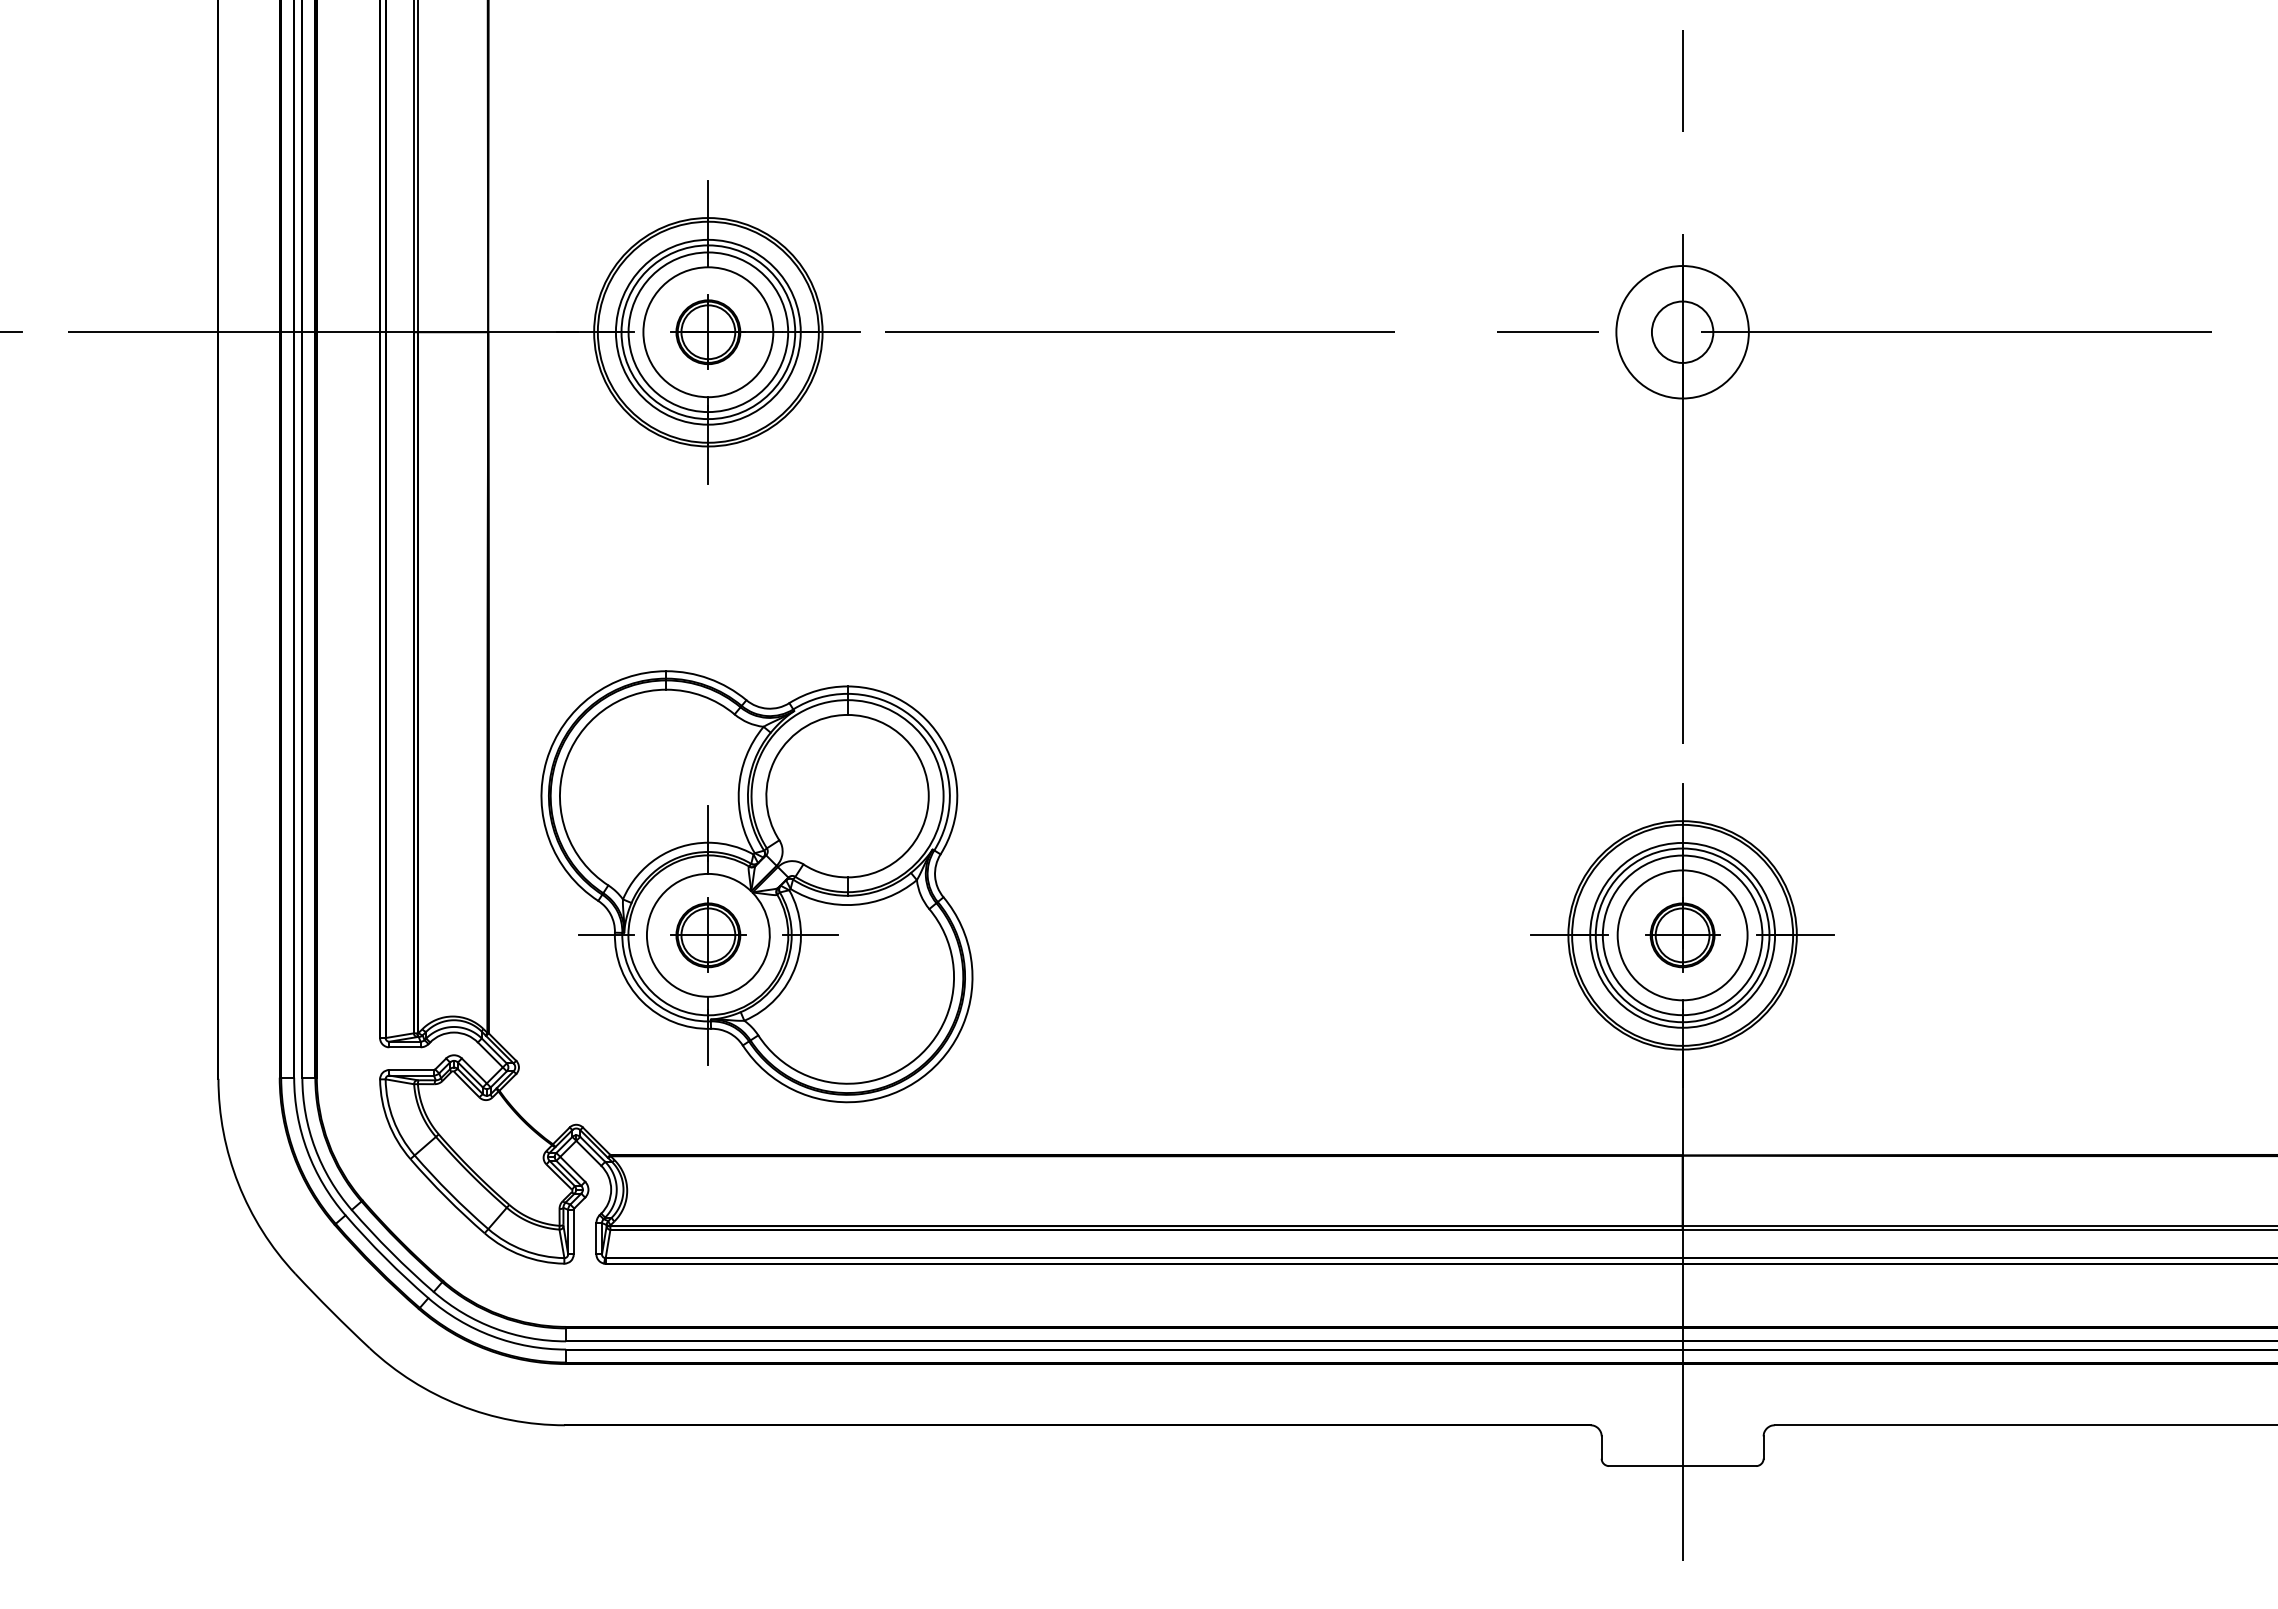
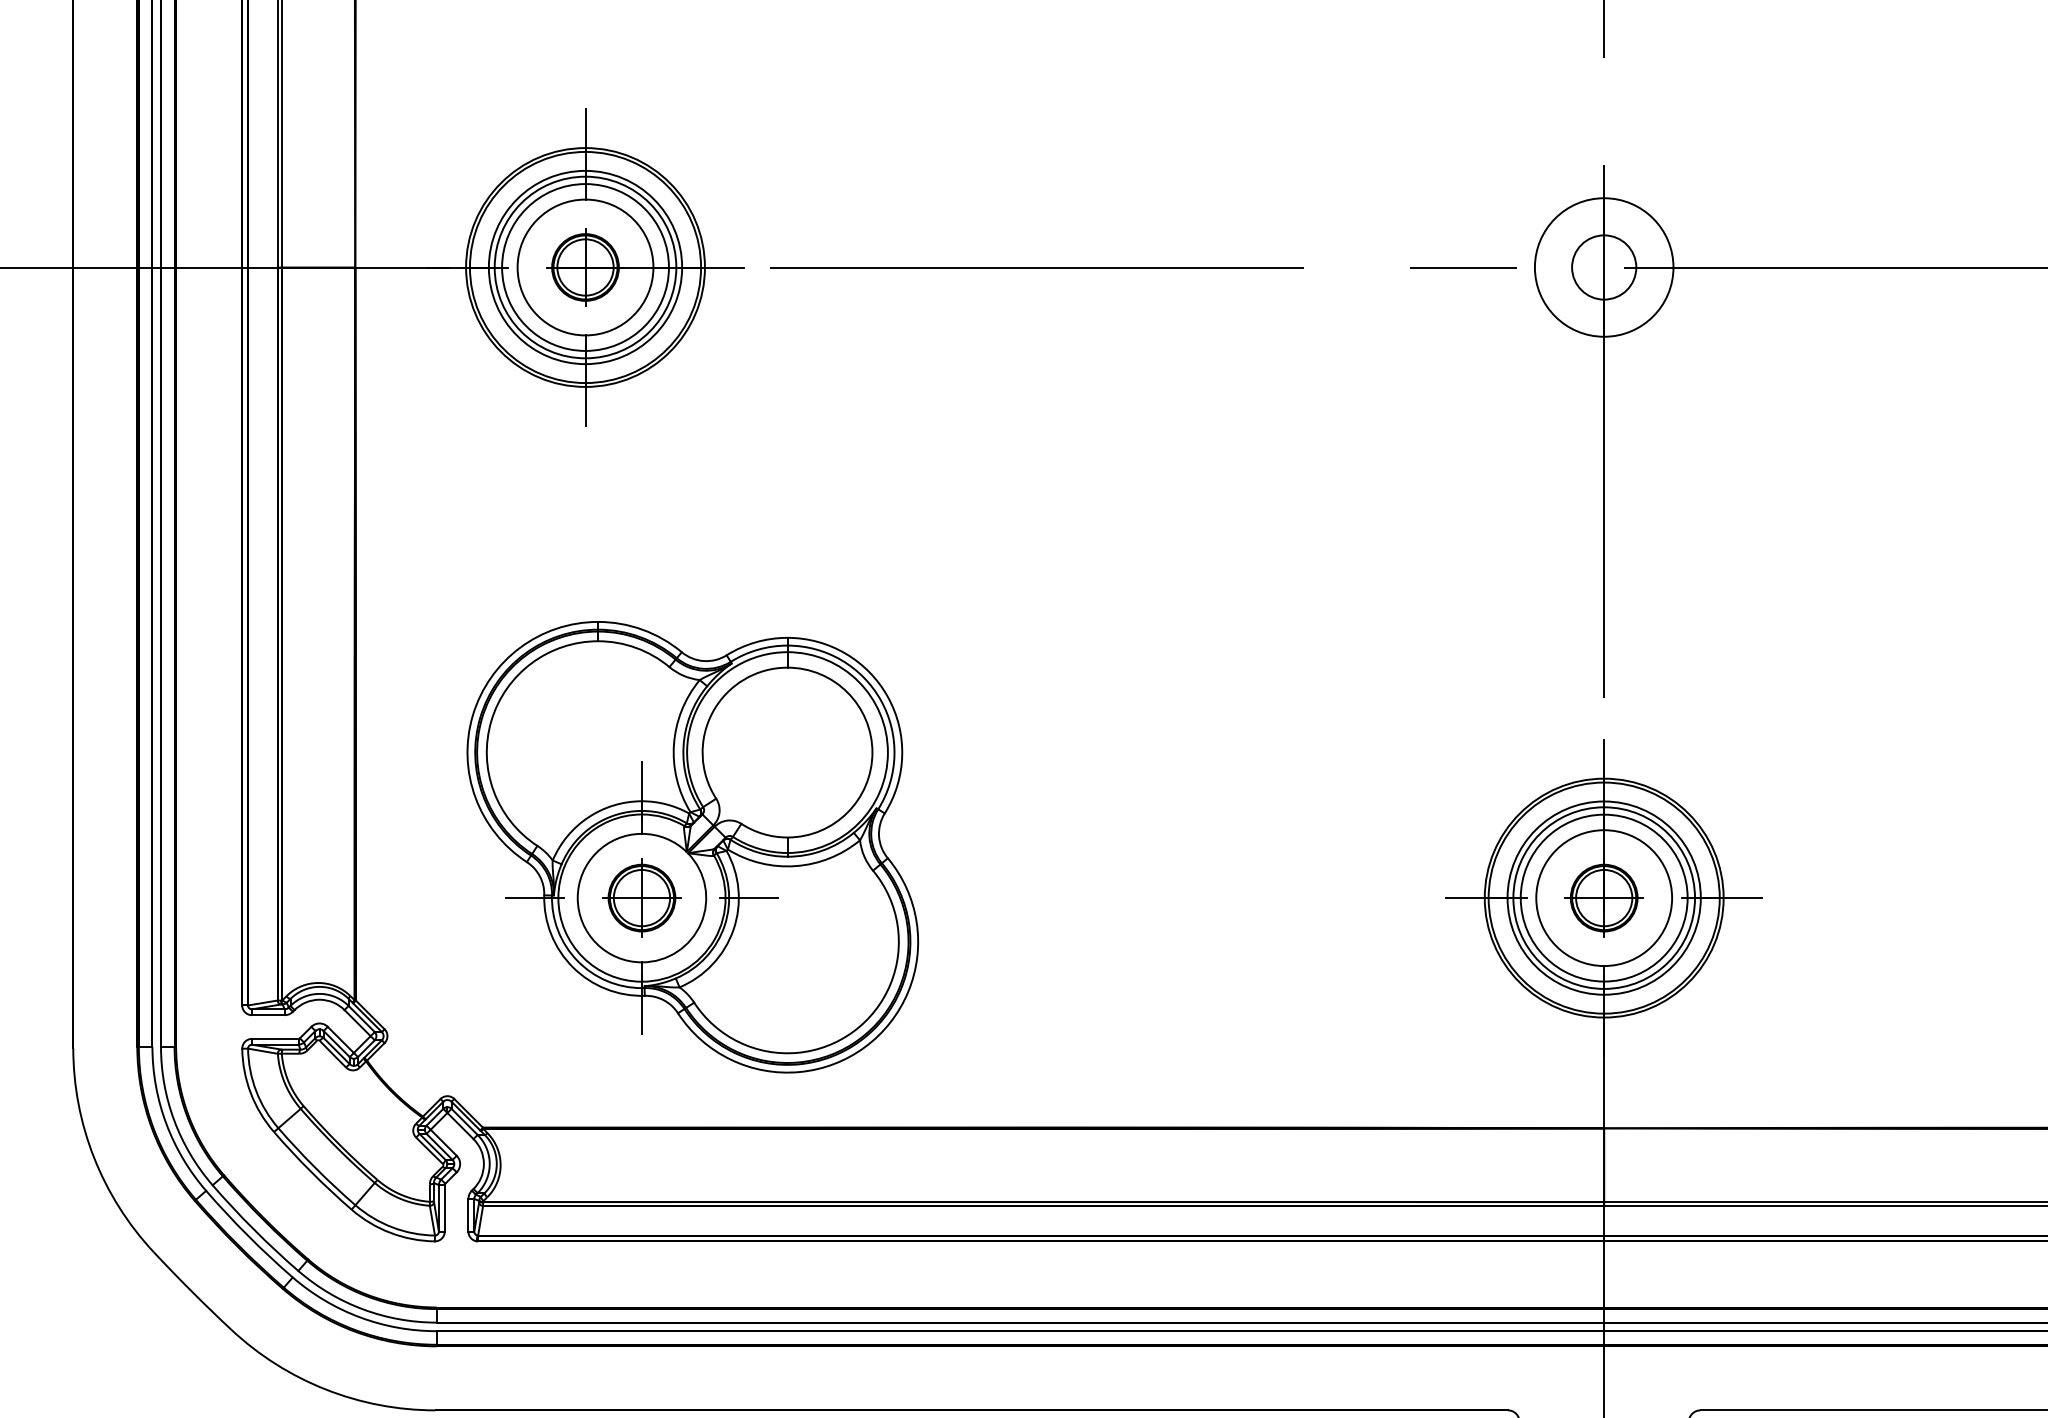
part: (756, 886) -> (692, 847), moved

